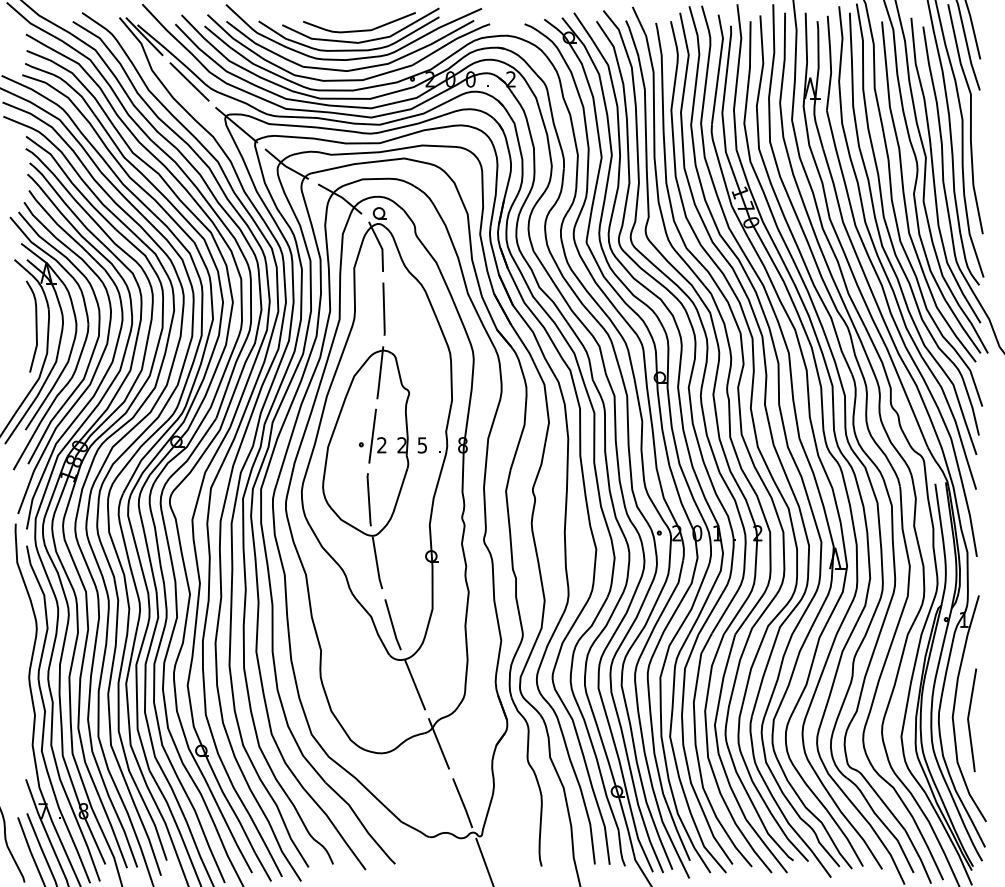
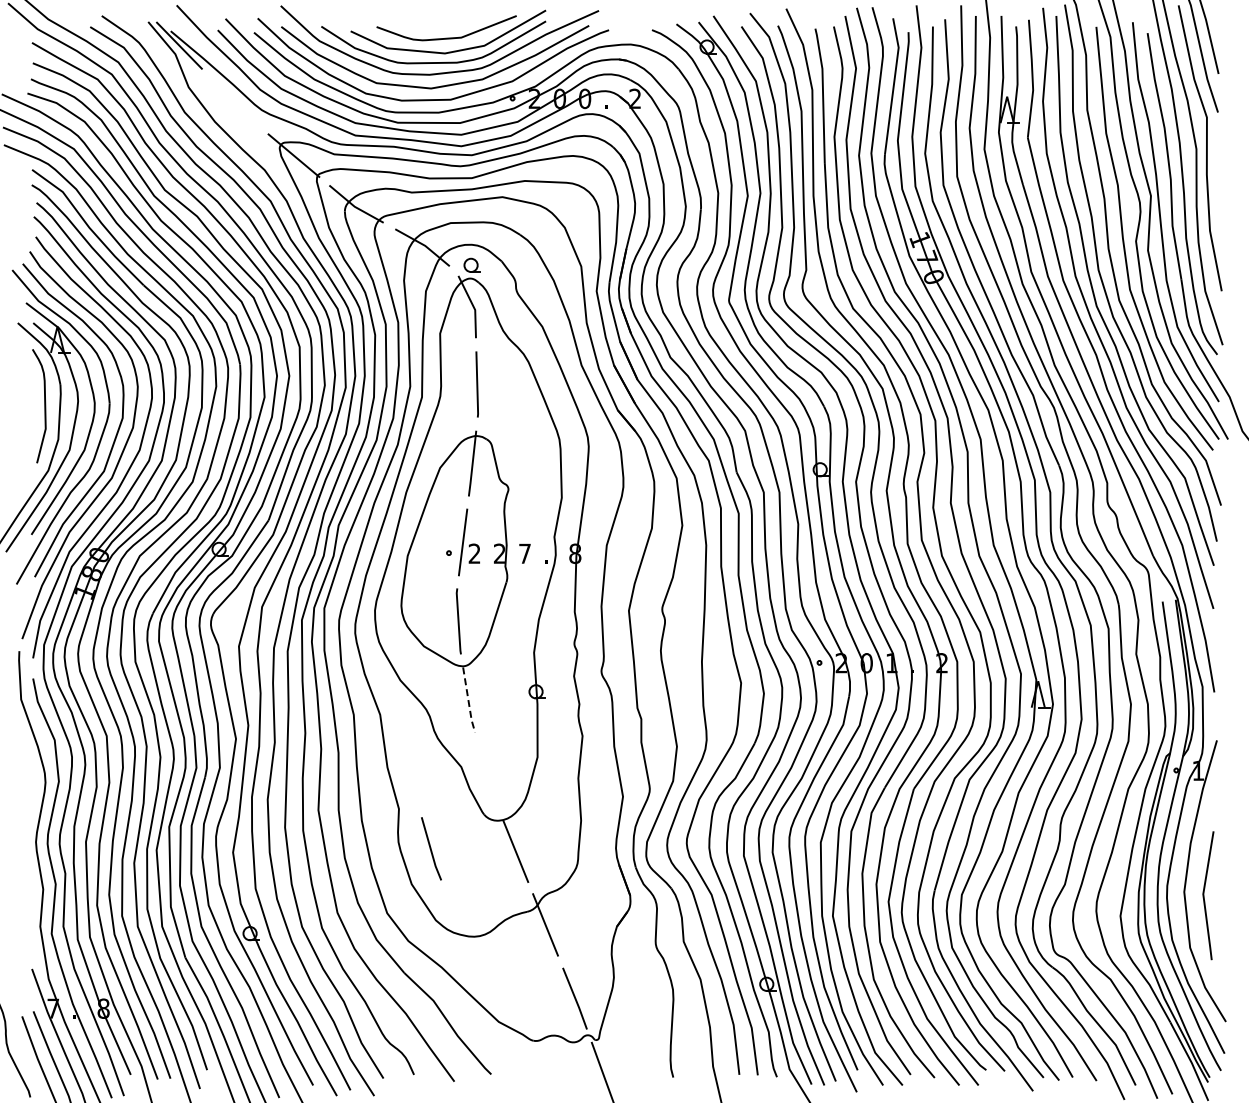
line: (189, 81) -> (235, 101), removed
text: (422, 445) -> (524, 554), 5 -> 7
line: (377, 563) -> (468, 700), solid -> dashed
line: (393, 624) -> (431, 848), moved

